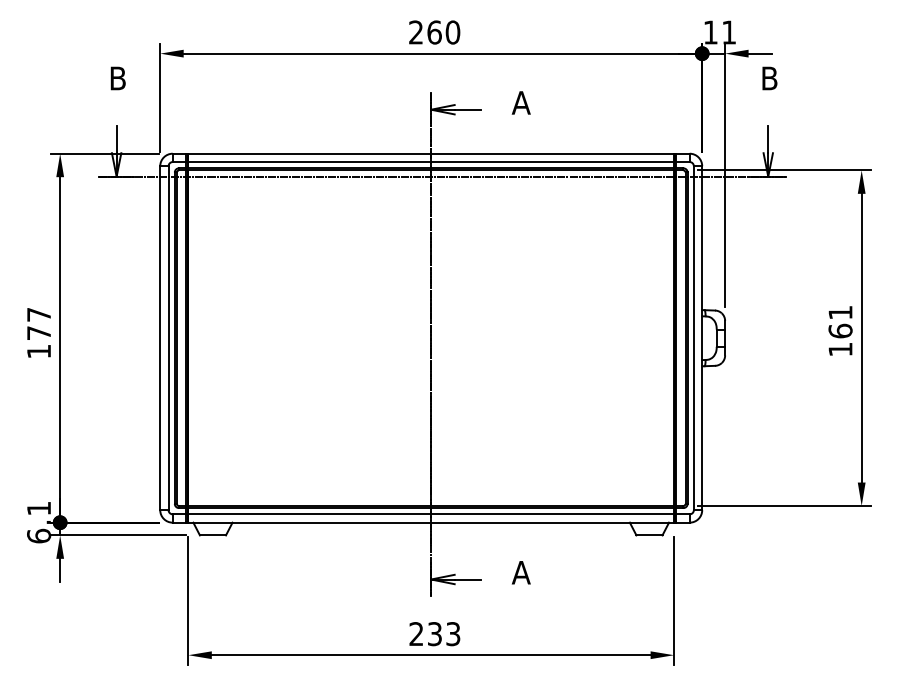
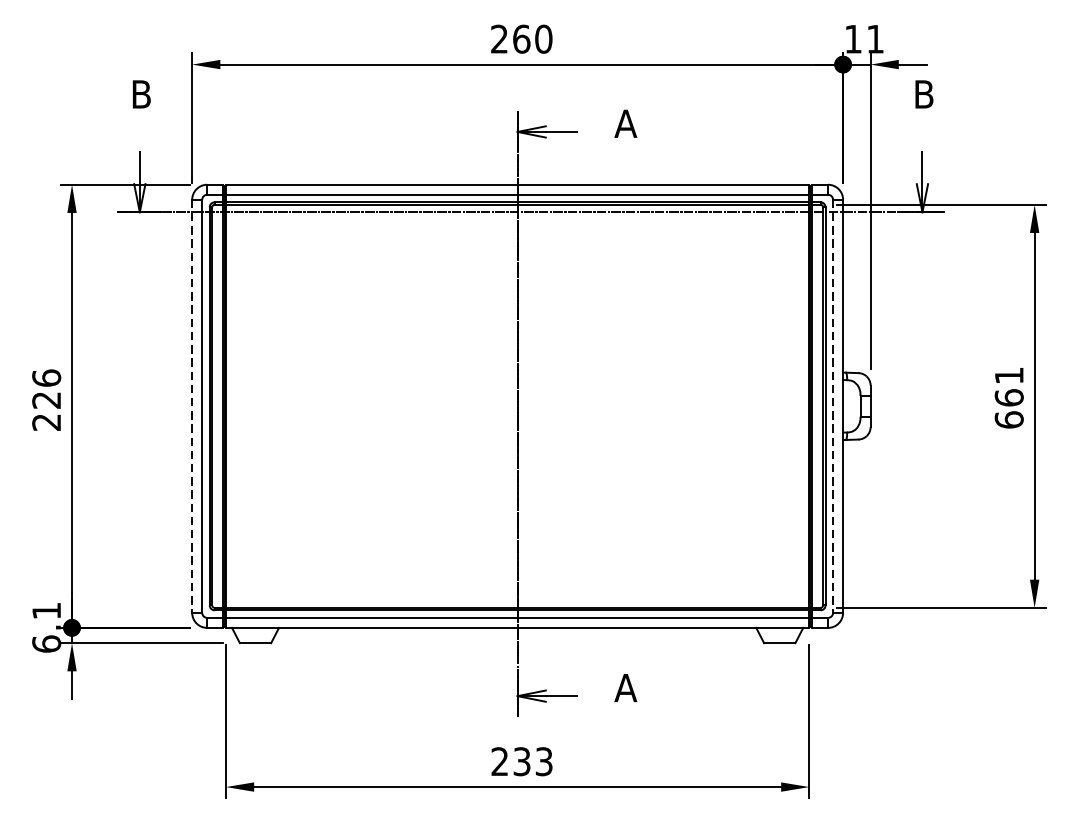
text: (39, 332) -> (47, 399), 177 -> 226
line: (160, 338) -> (192, 406), solid -> dashed
line: (693, 338) -> (832, 406), solid -> dashed
text: (840, 349) -> (1009, 419), 161 -> 661

